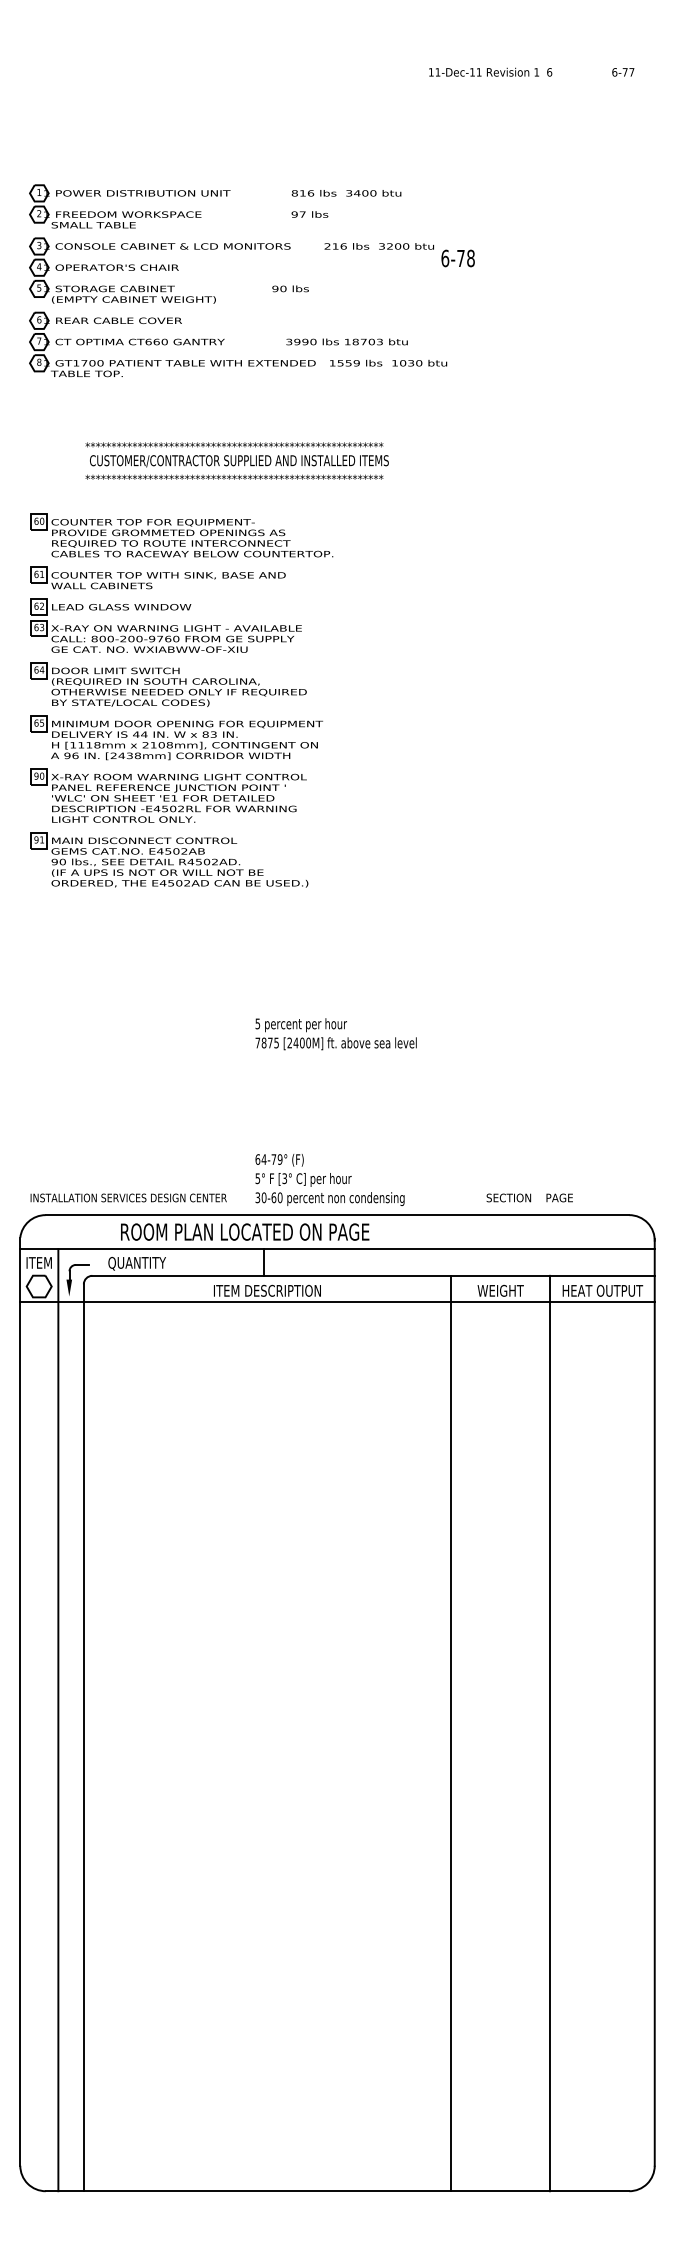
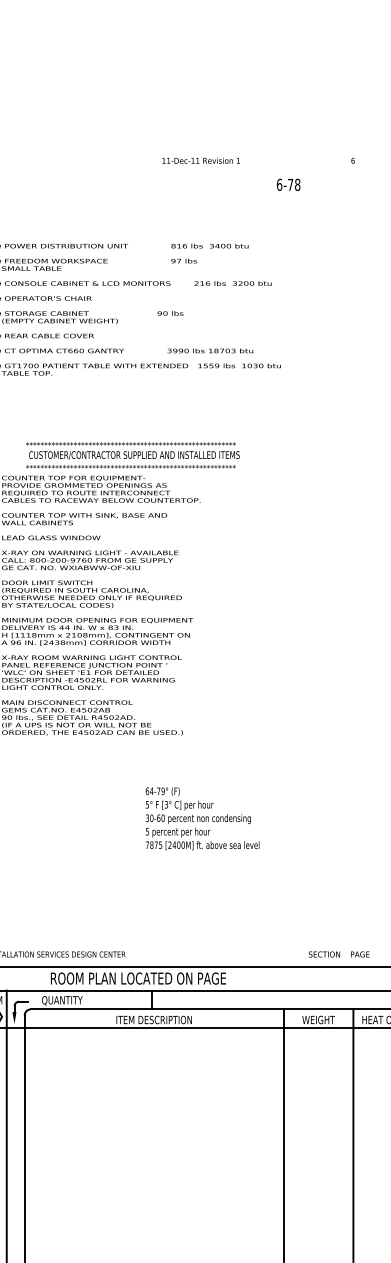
text: (484, 71) -> (201, 160), moved
text: (457, 258) -> (288, 184), moved
text: (236, 460) -> (132, 454), moved
text: (329, 1179) -> (197, 805), moved

